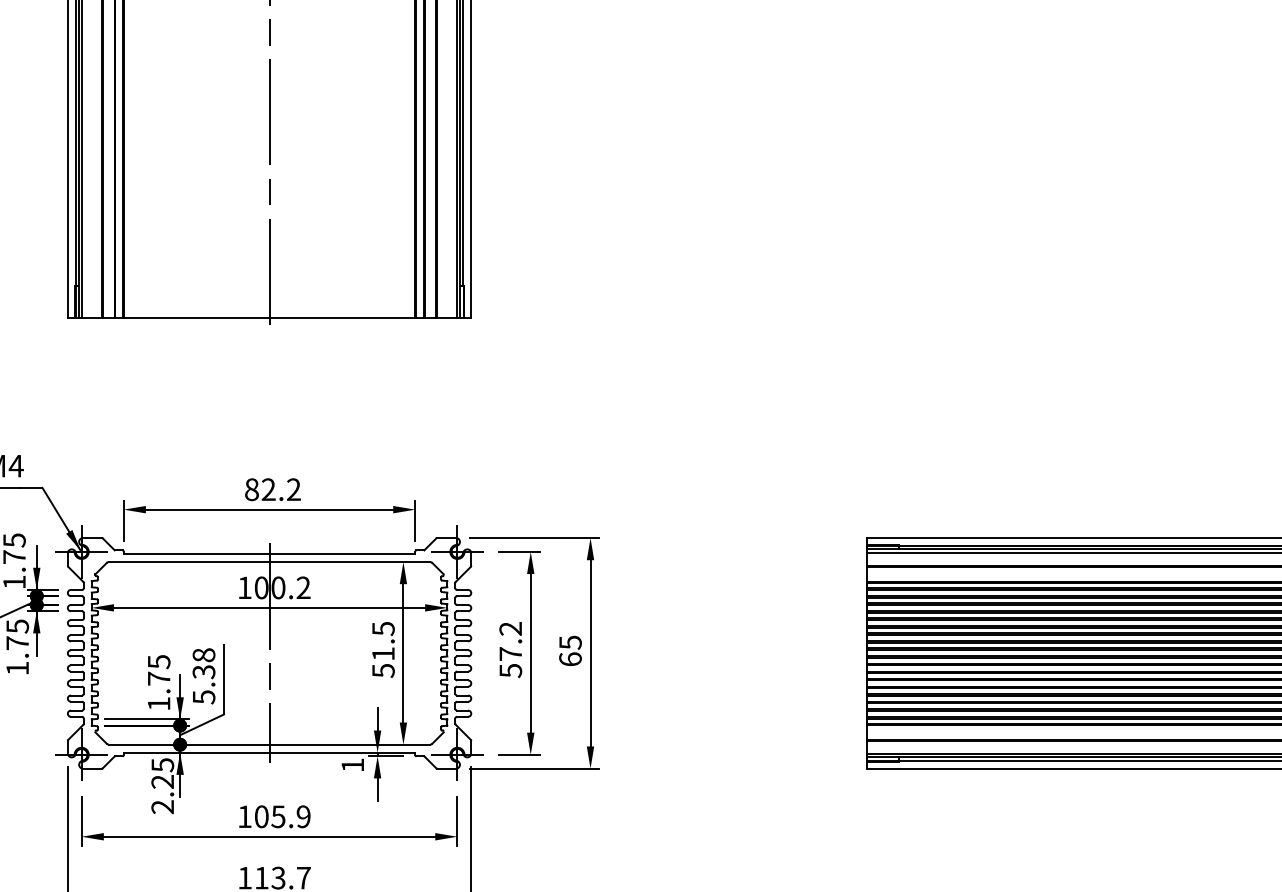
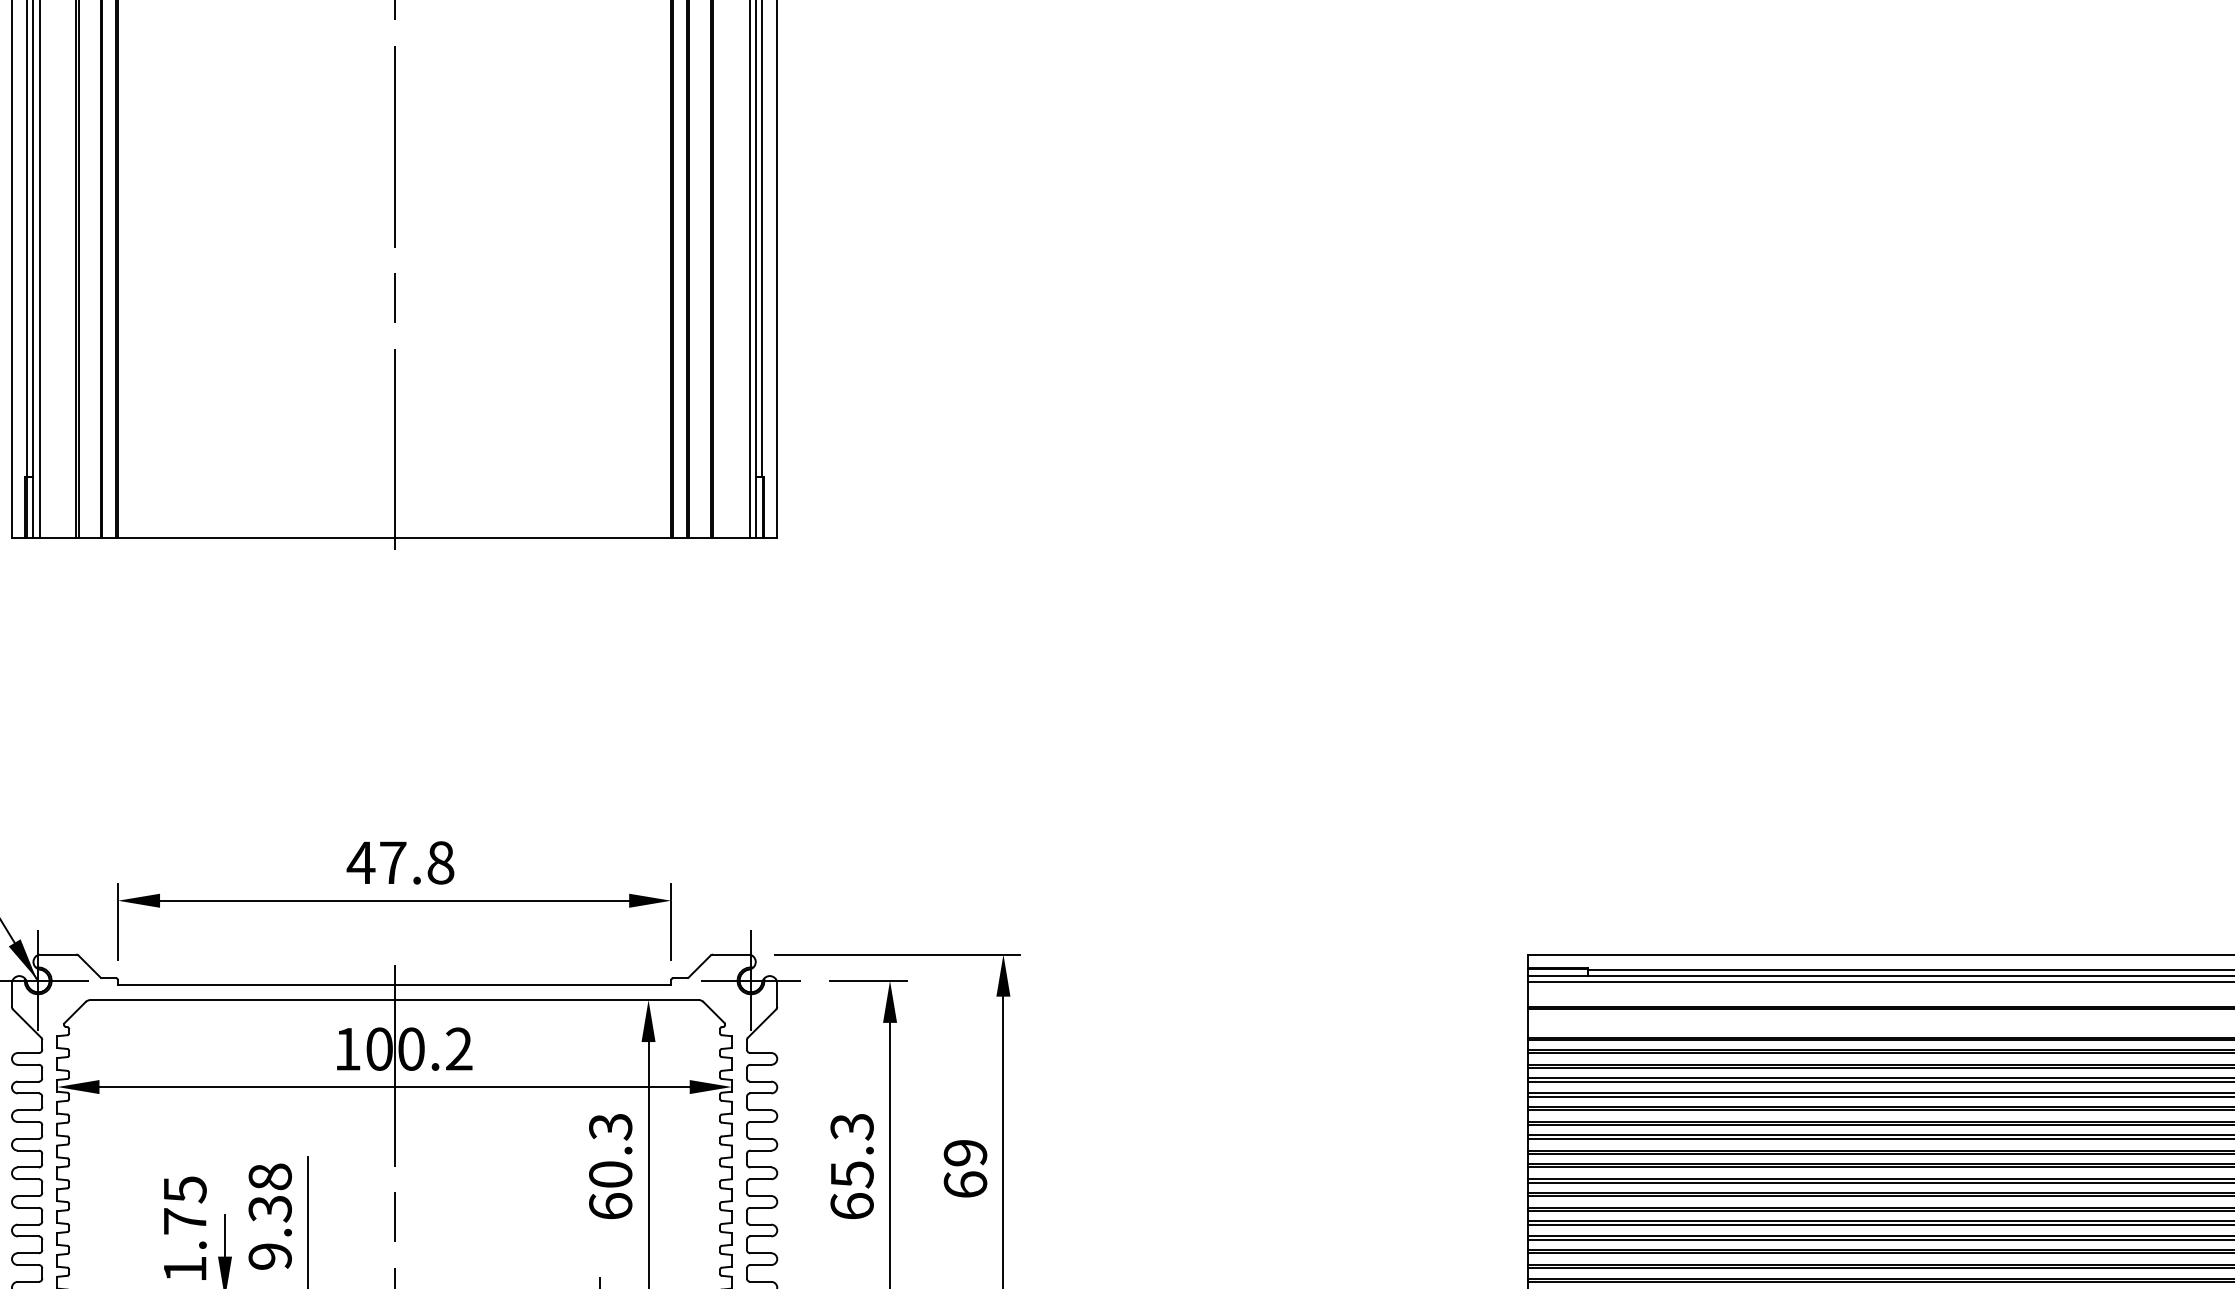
text: (272, 489) -> (400, 862), 82.2 -> 47.8
text: (570, 642) -> (965, 1152), 65 -> 69
text: (383, 649) -> (610, 1165), 51.5 -> 60.3
text: (510, 650) -> (851, 1167), 57.2 -> 65.3
text: (203, 697) -> (269, 1257), 5.38 -> 9.38

